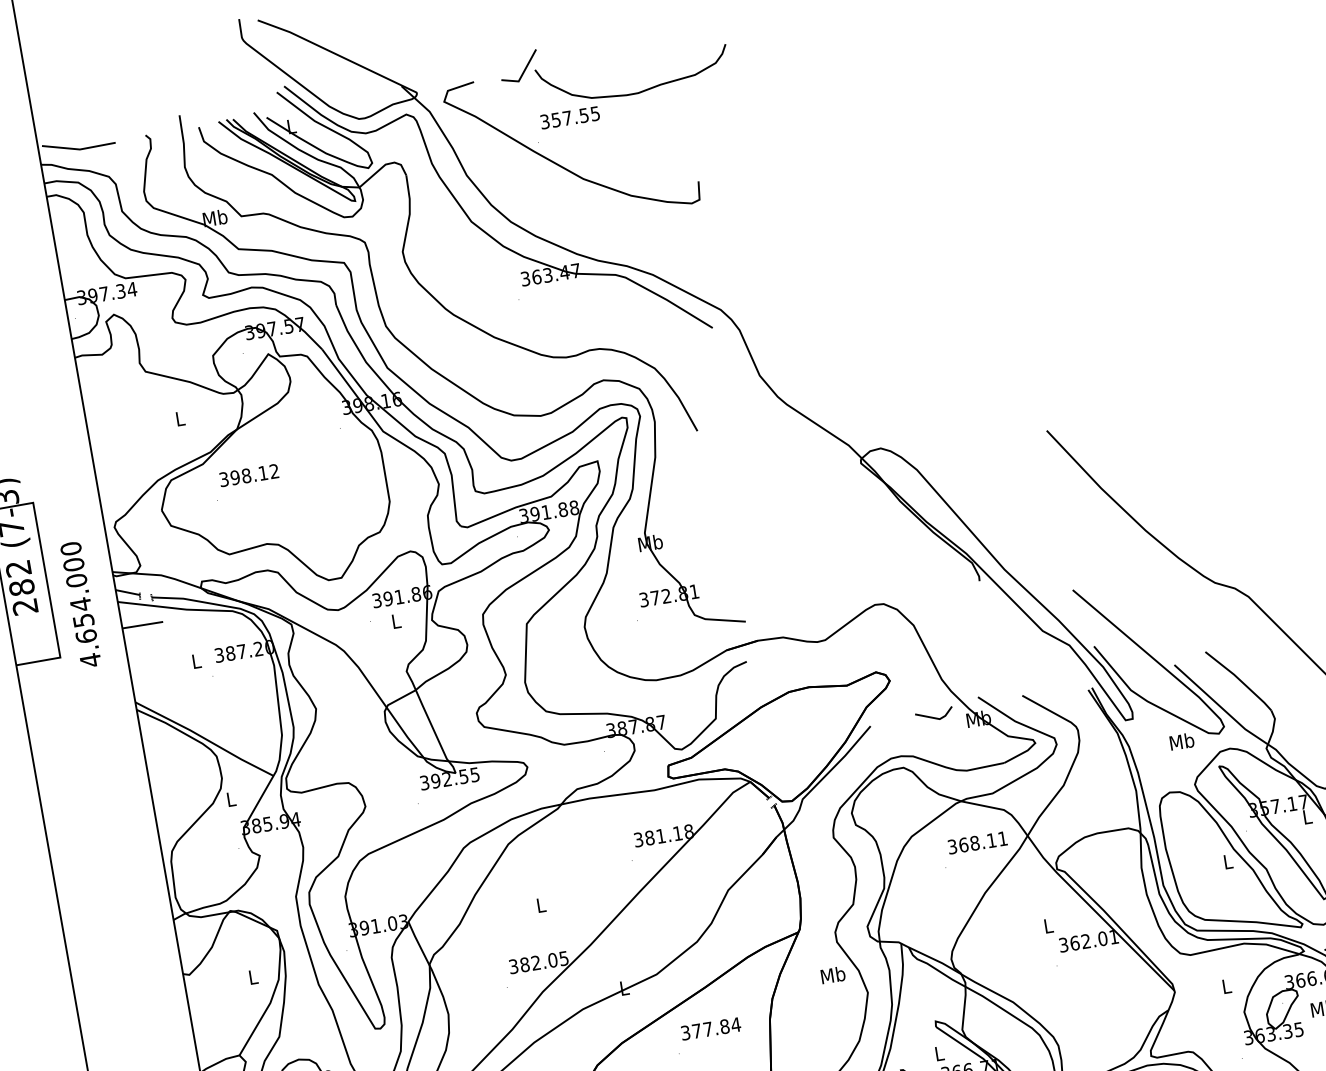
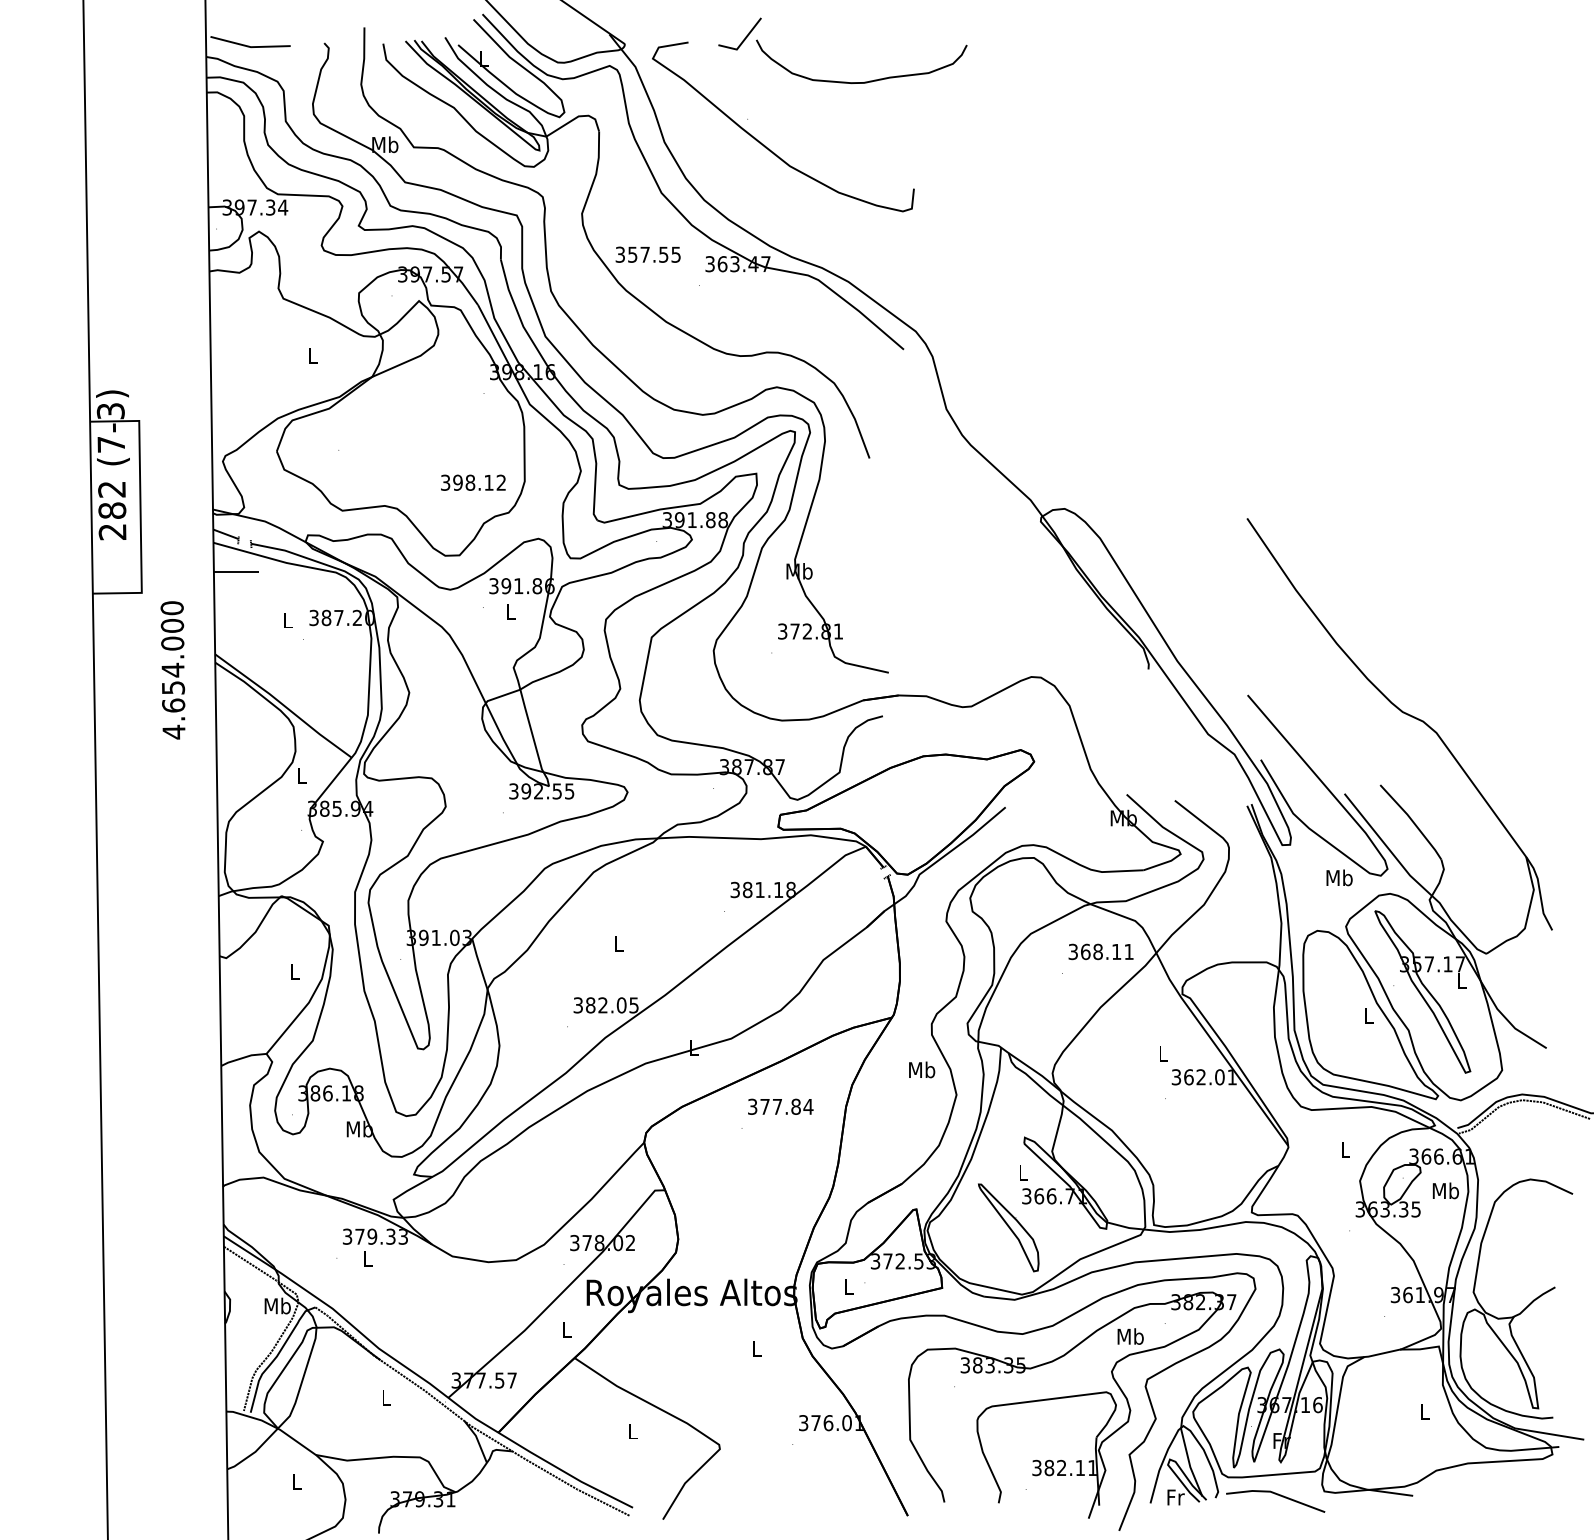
text: (569, 117) -> (647, 254), moved
text: (249, 475) -> (473, 482), moved
text: (80, 604) -> (172, 670), moved
line: (934, 717) -> (1076, 808), removed

